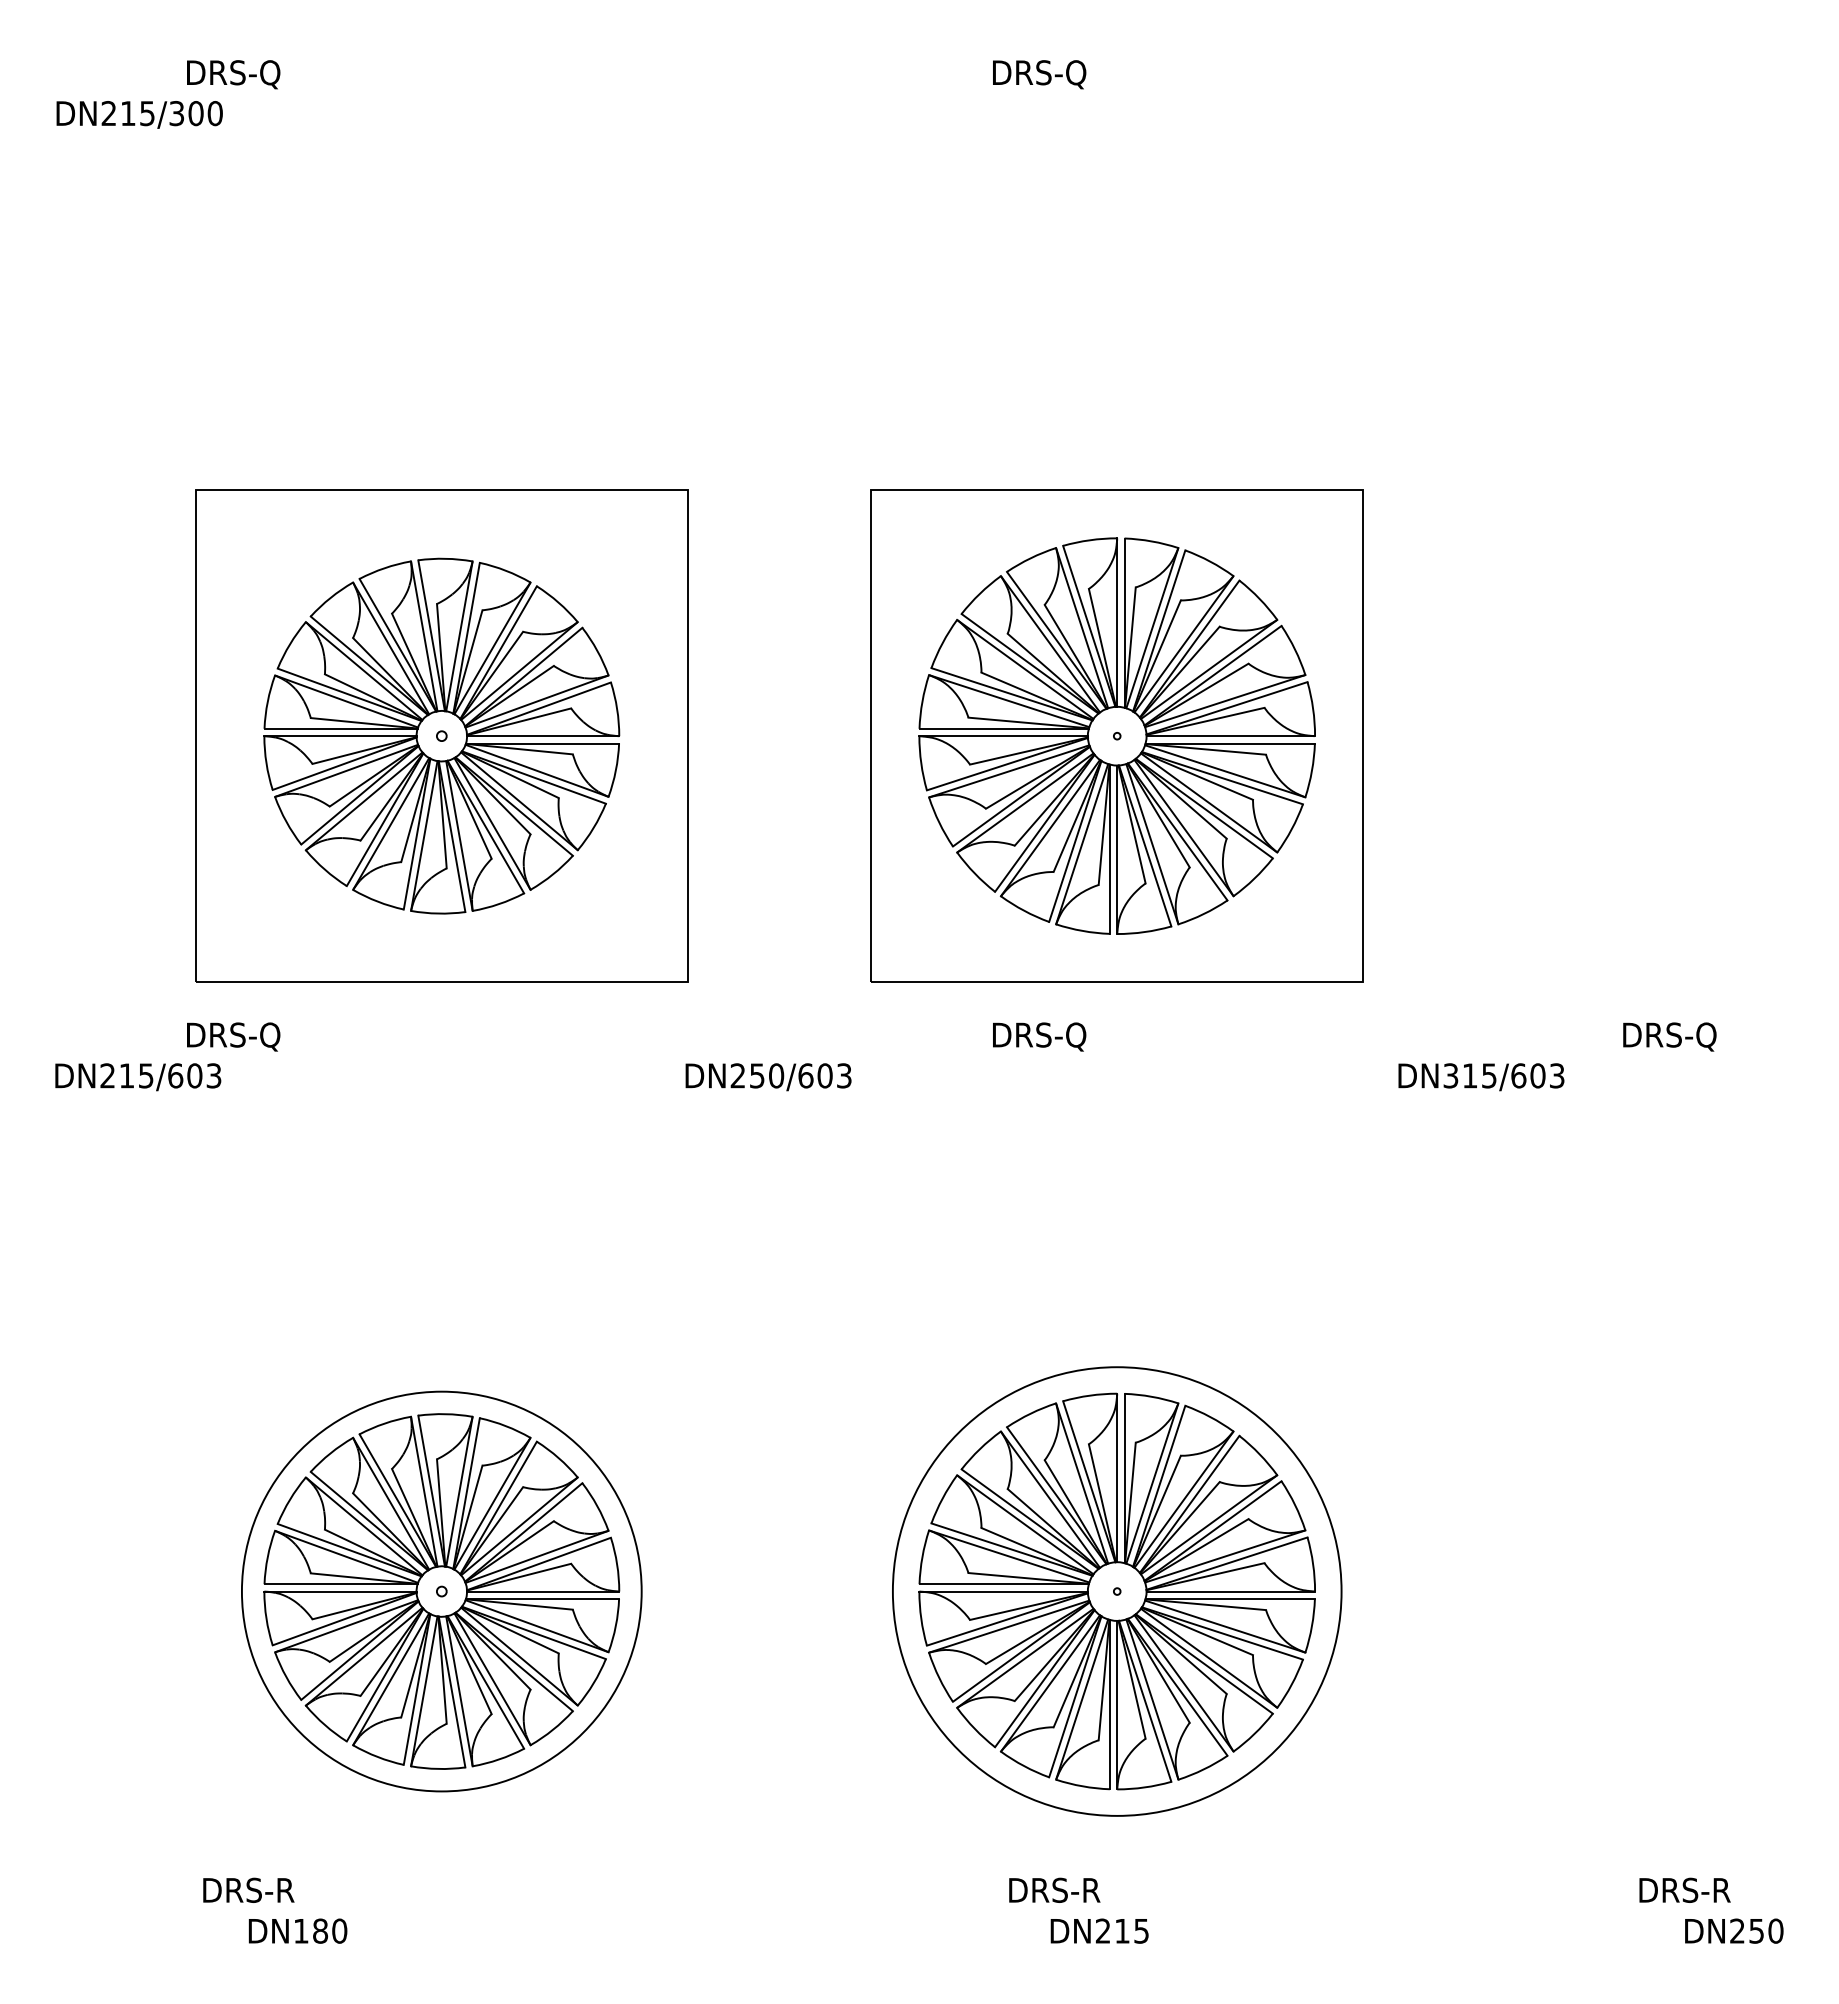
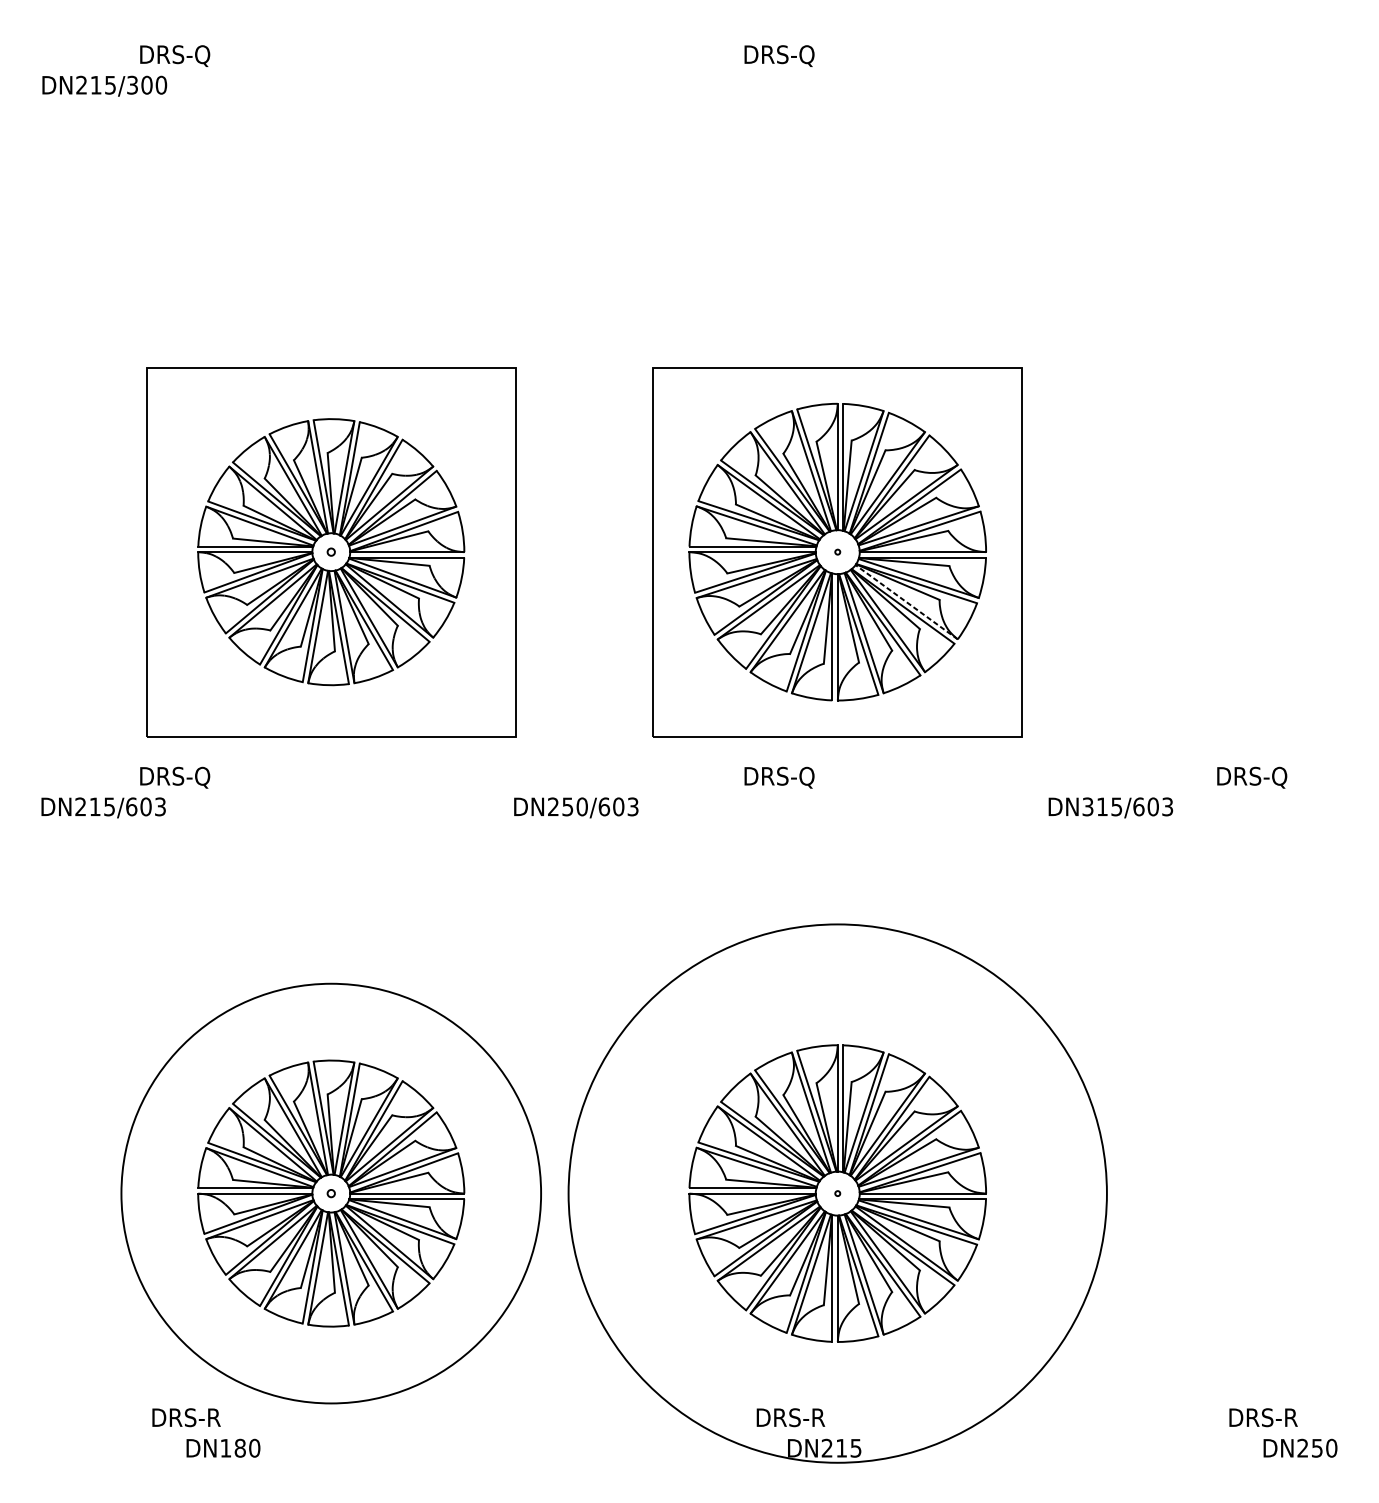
line: (1208, 802) -> (906, 601), solid -> dashed
circle: (441, 1591) -> (331, 1193), size x1.4
circle: (1116, 1591) -> (837, 1193), size x1.6

